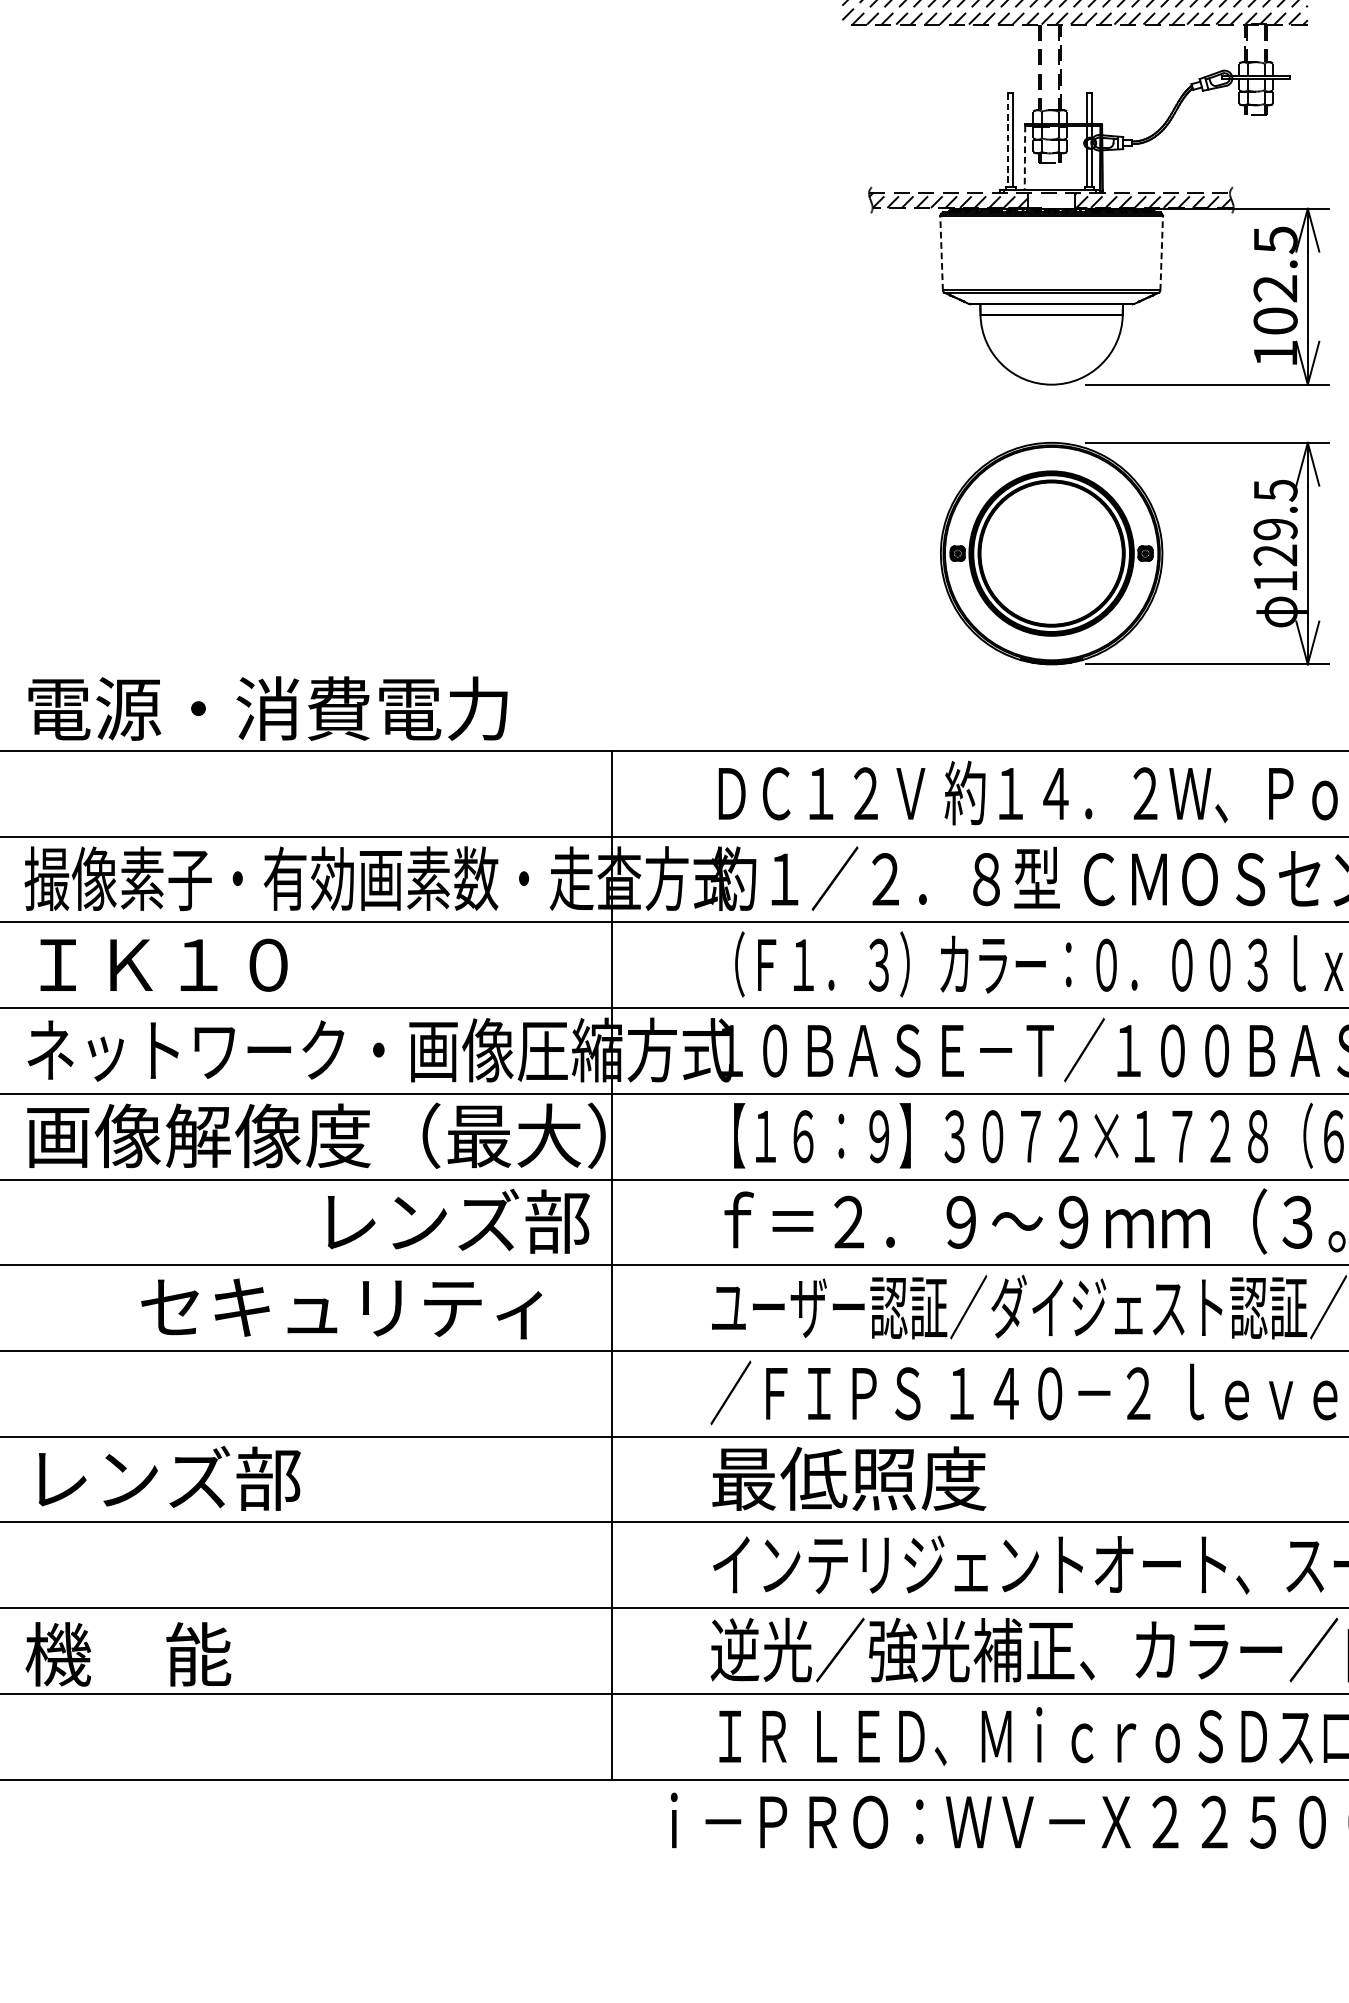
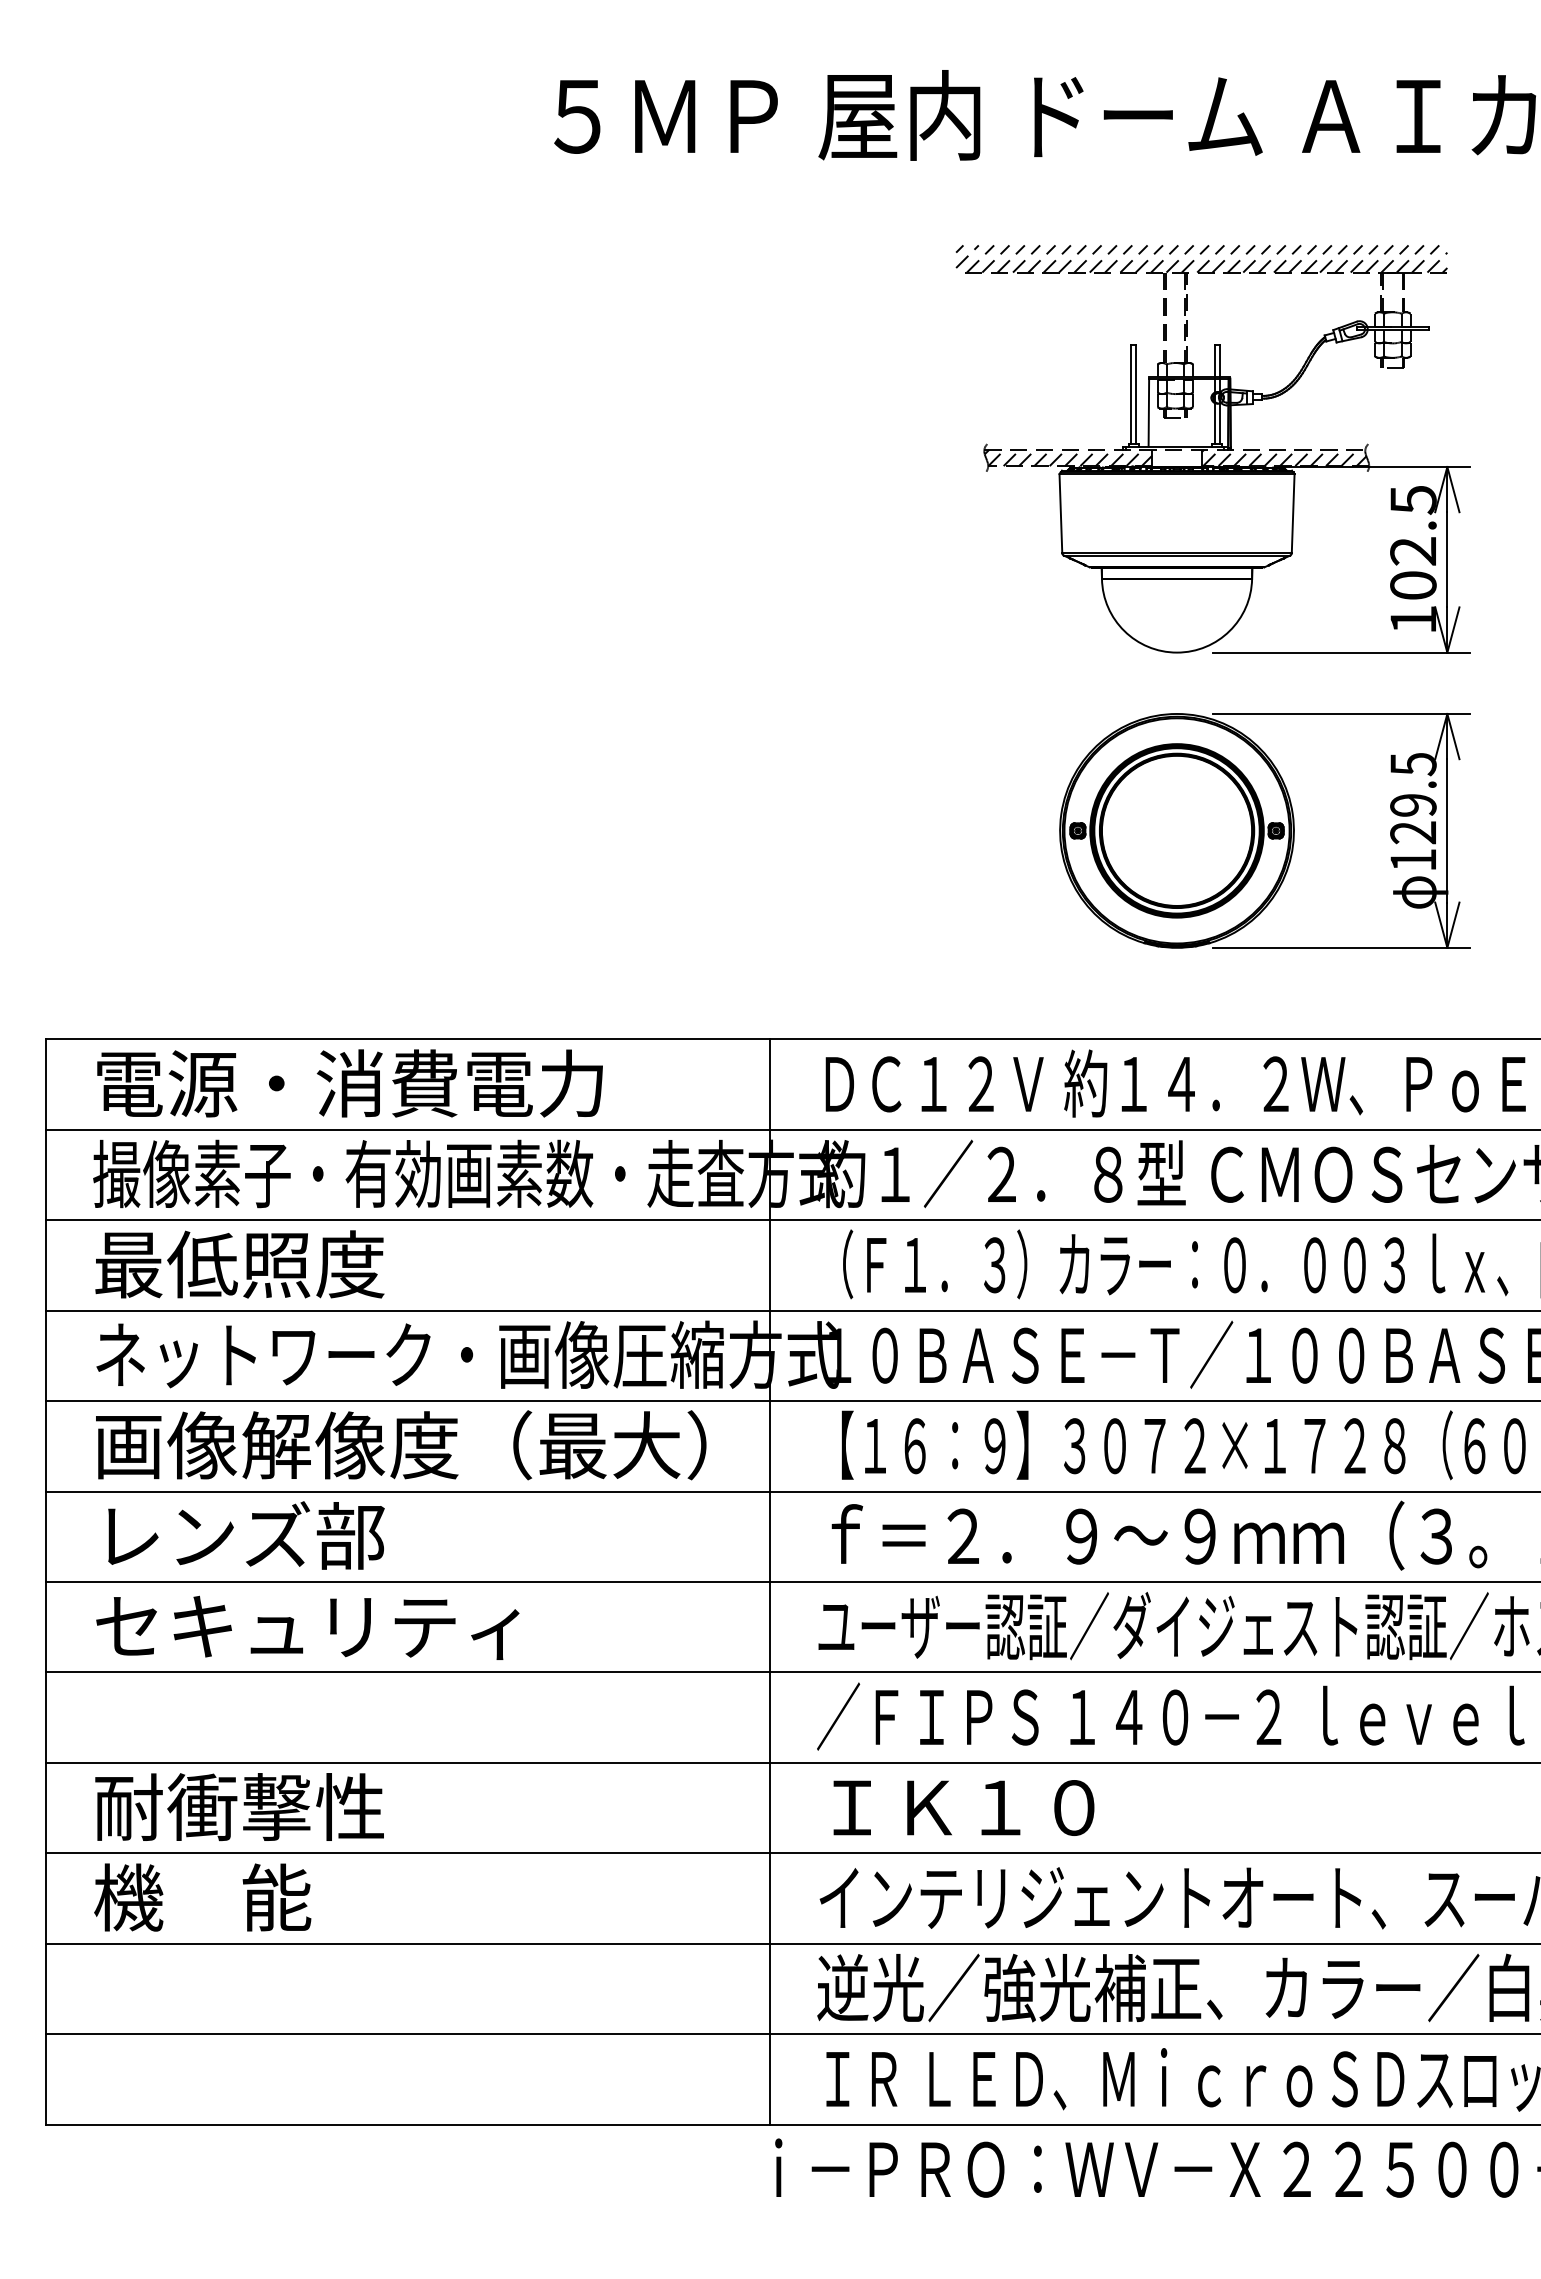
line: (1008, 140) -> (1131, 394), dashed -> solid
line: (1024, 157) -> (1148, 412), dashed -> solid
line: (941, 252) -> (1060, 513), dashed -> solid
line: (1162, 252) -> (1293, 513), dashed -> solid
text: (267, 708) -> (349, 1083), moved
text: (163, 964) -> (239, 1264), ＩＫ１０ -> 最低照度
text: (458, 1221) -> (246, 1535), moved
line: (612, 1264) -> (770, 1581), moved
text: (341, 1308) -> (307, 1627), moved
text: (163, 1478) -> (239, 1806), レンズ部 -> 耐衝撃性
text: (849, 1479) -> (963, 1807), 最低照度 -> ＩＫ１０
text: (128, 1654) -> (202, 1897), moved

